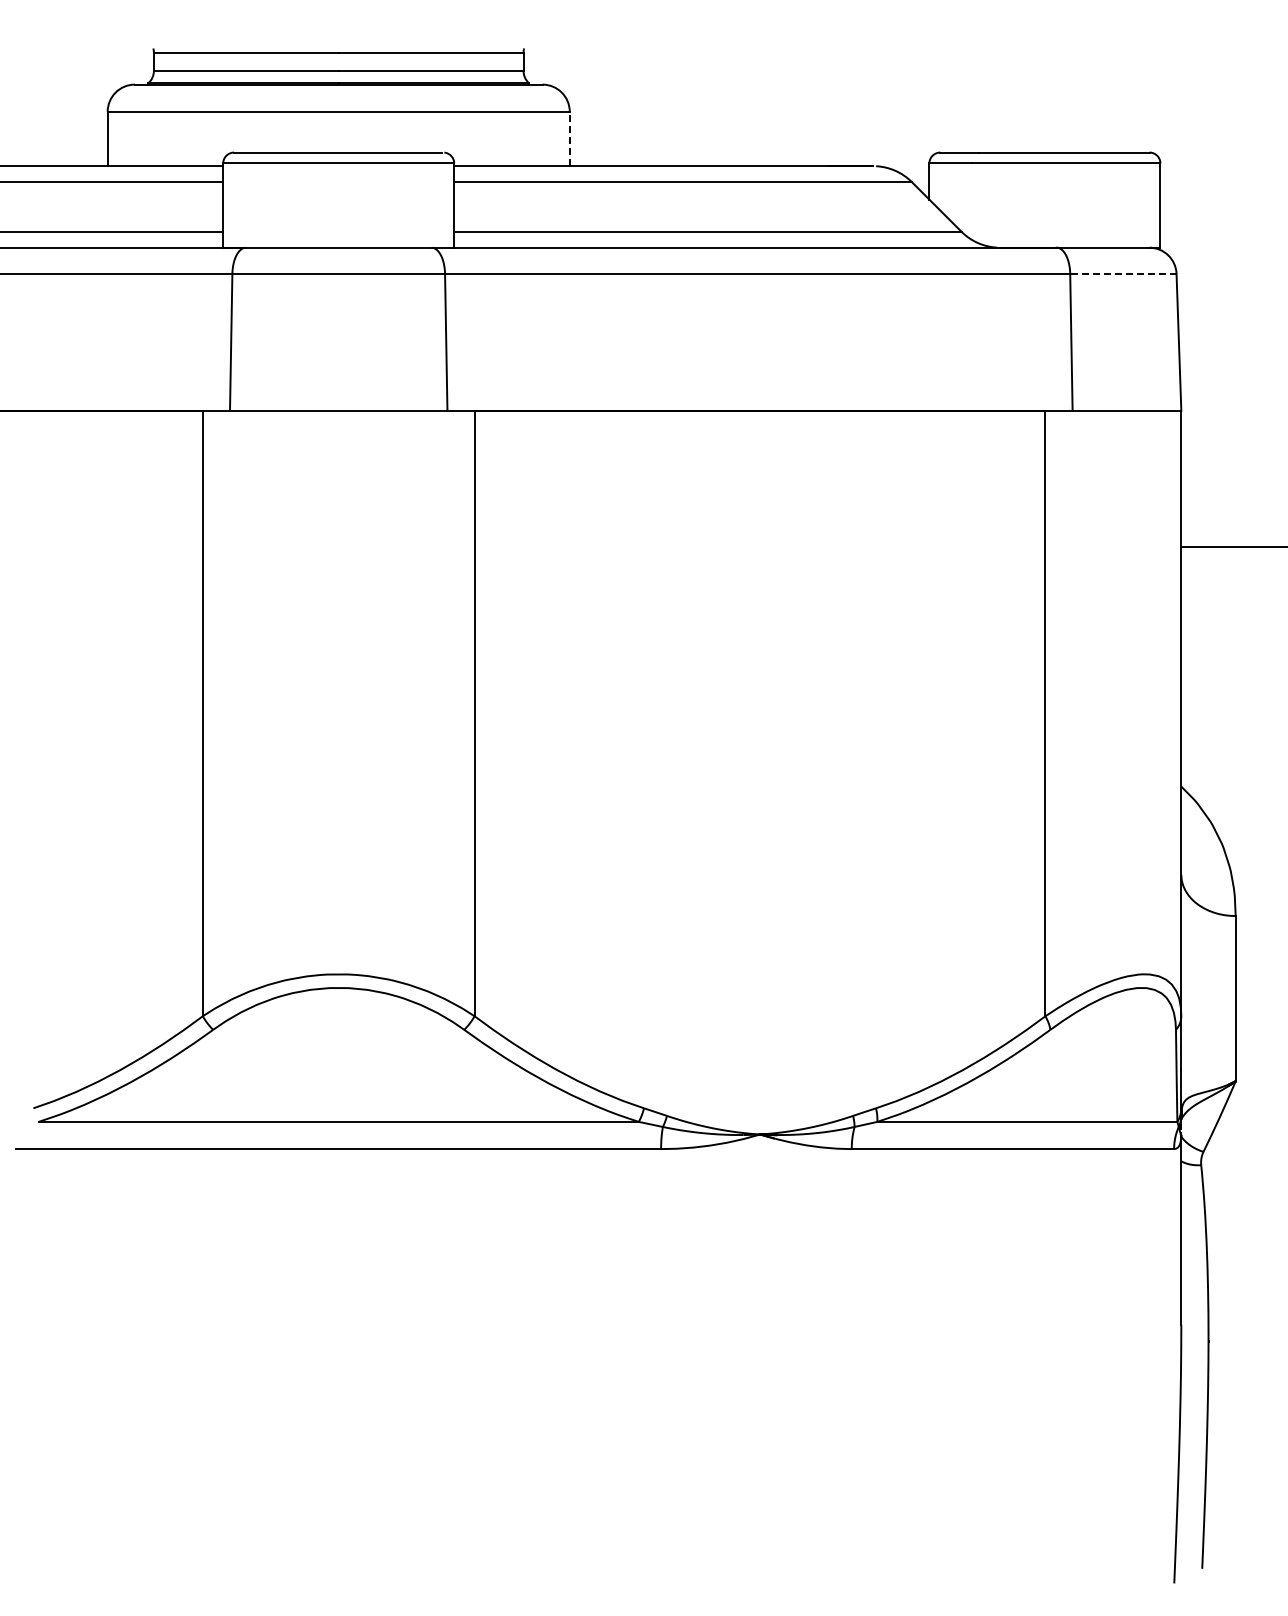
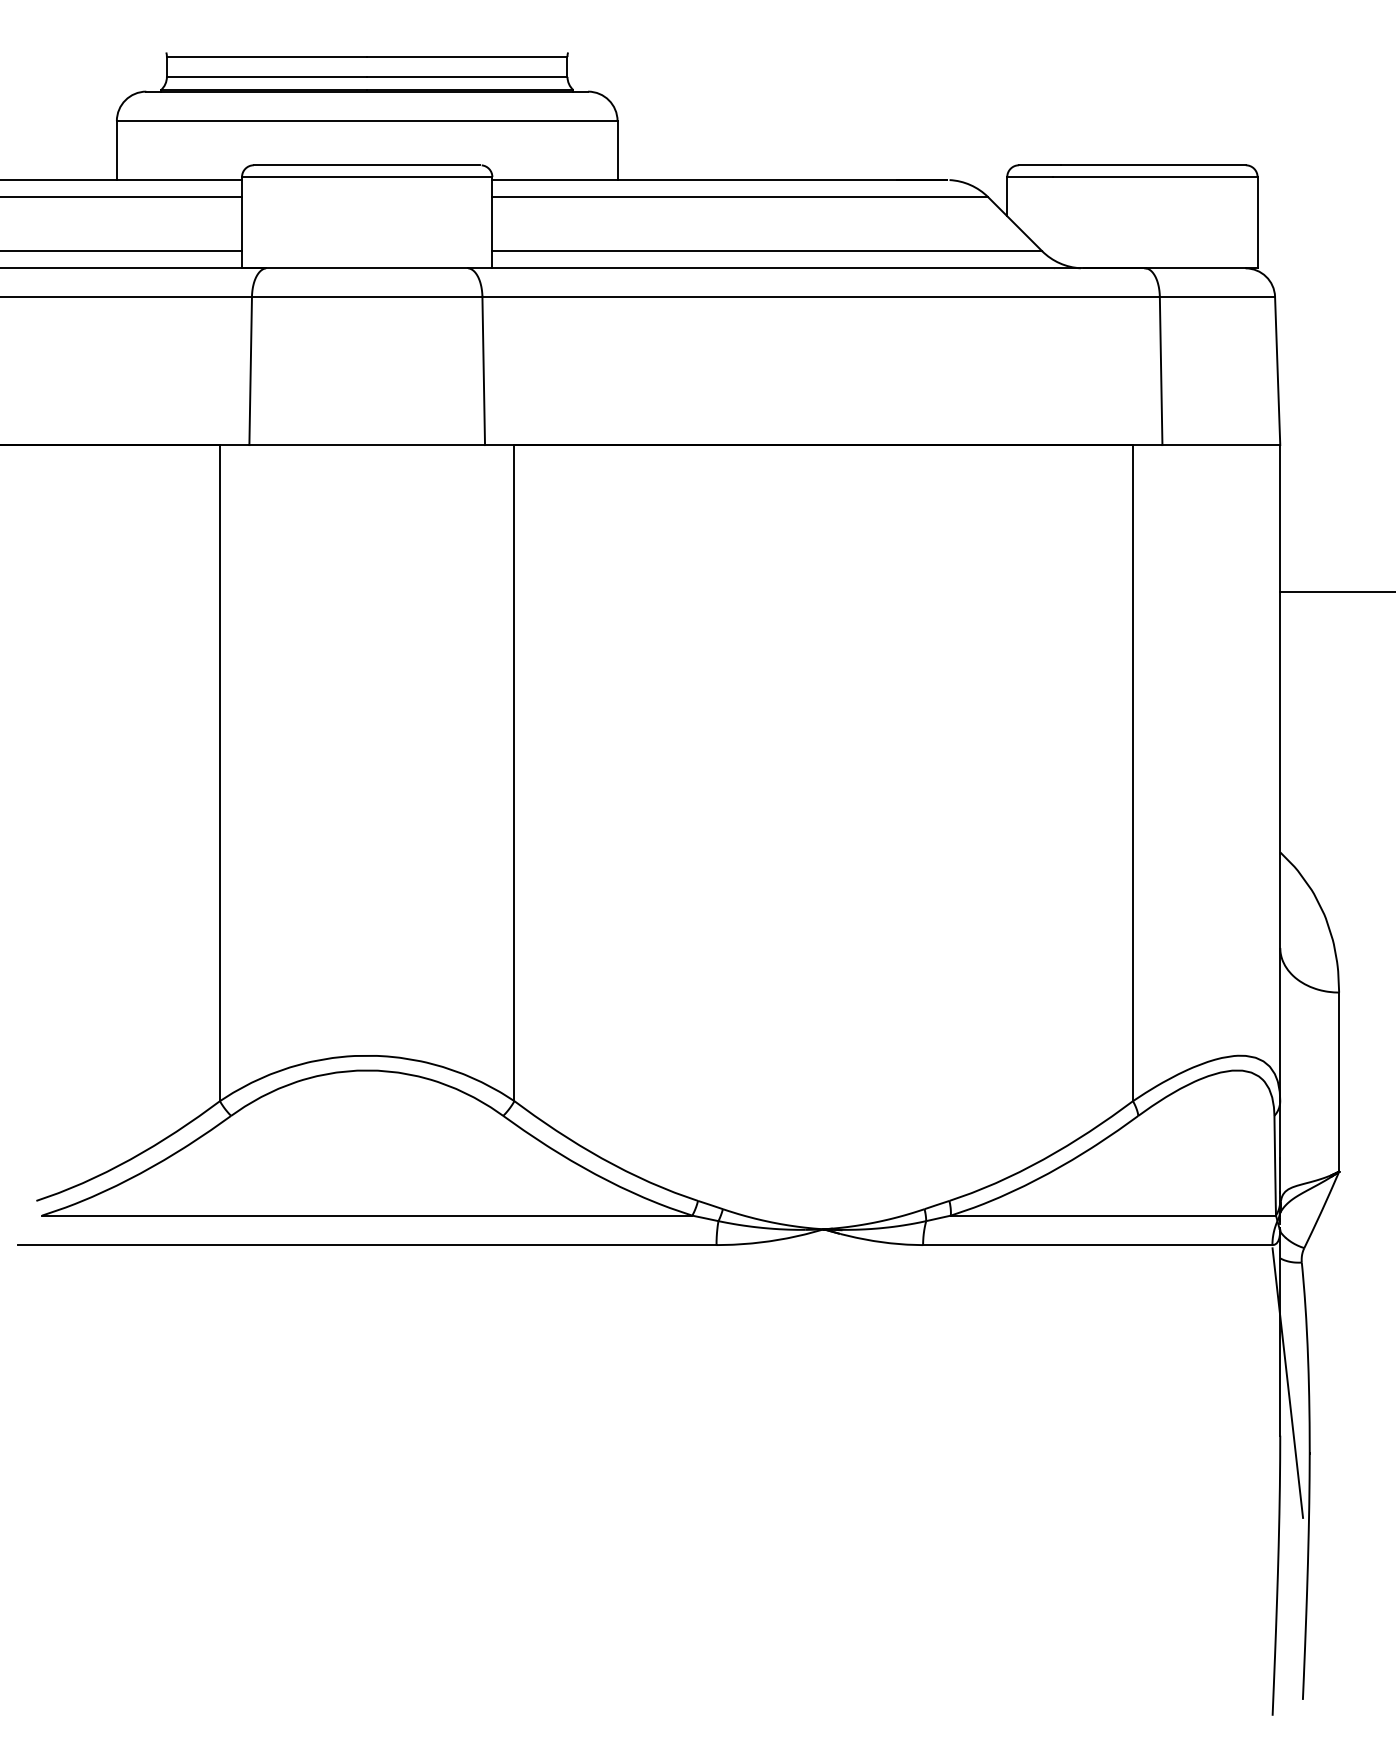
line: (569, 138) -> (617, 150), dashed -> solid
line: (1122, 273) -> (1216, 296), dashed -> solid
line: (1188, 1276) -> (1288, 1383), added

